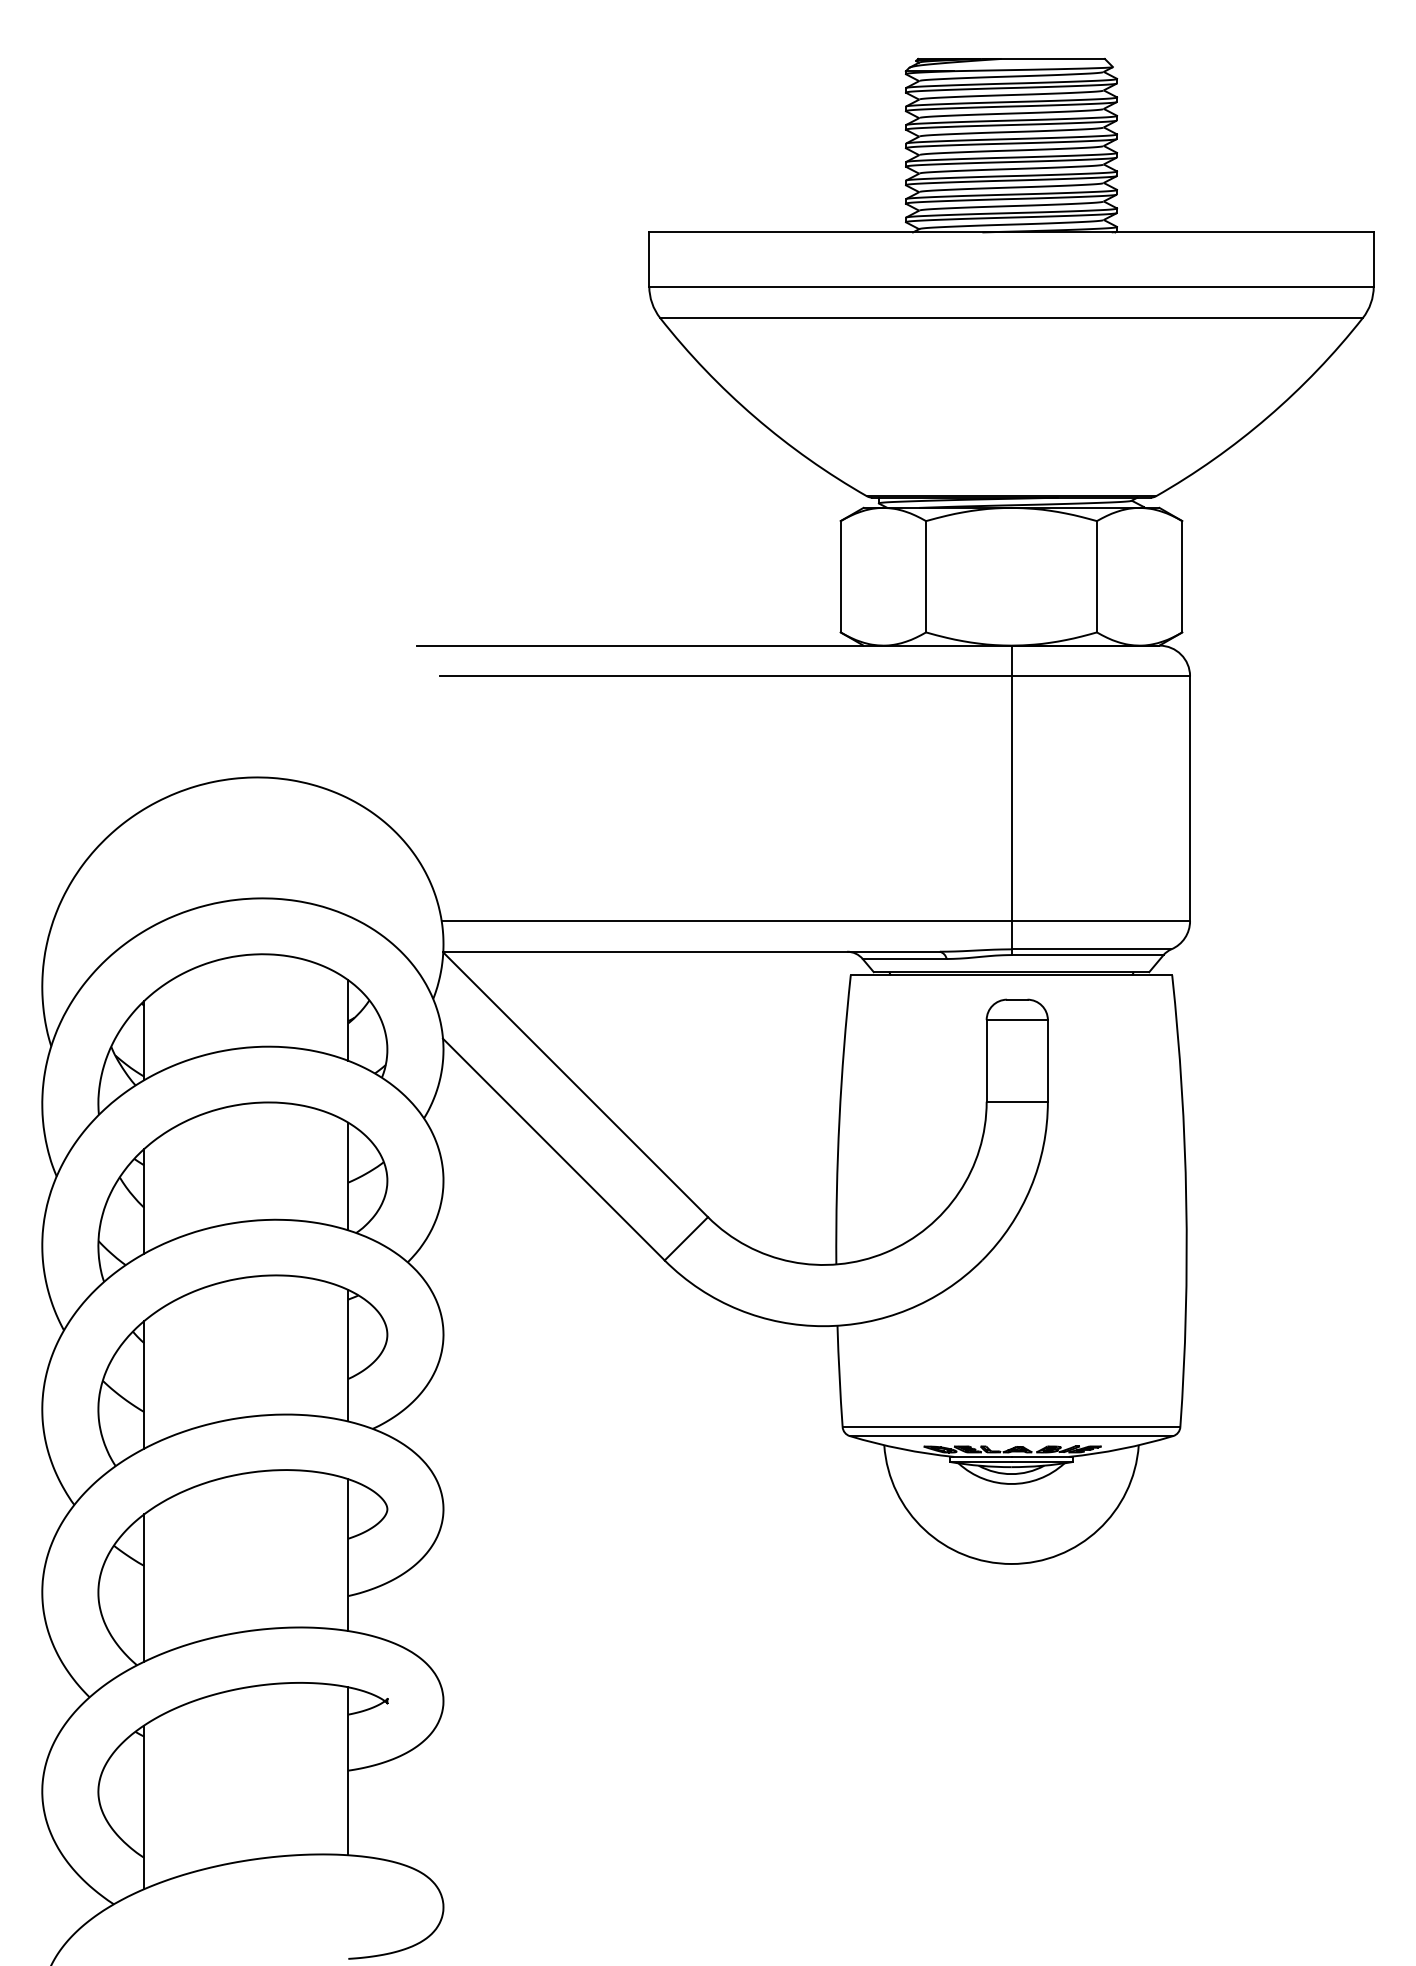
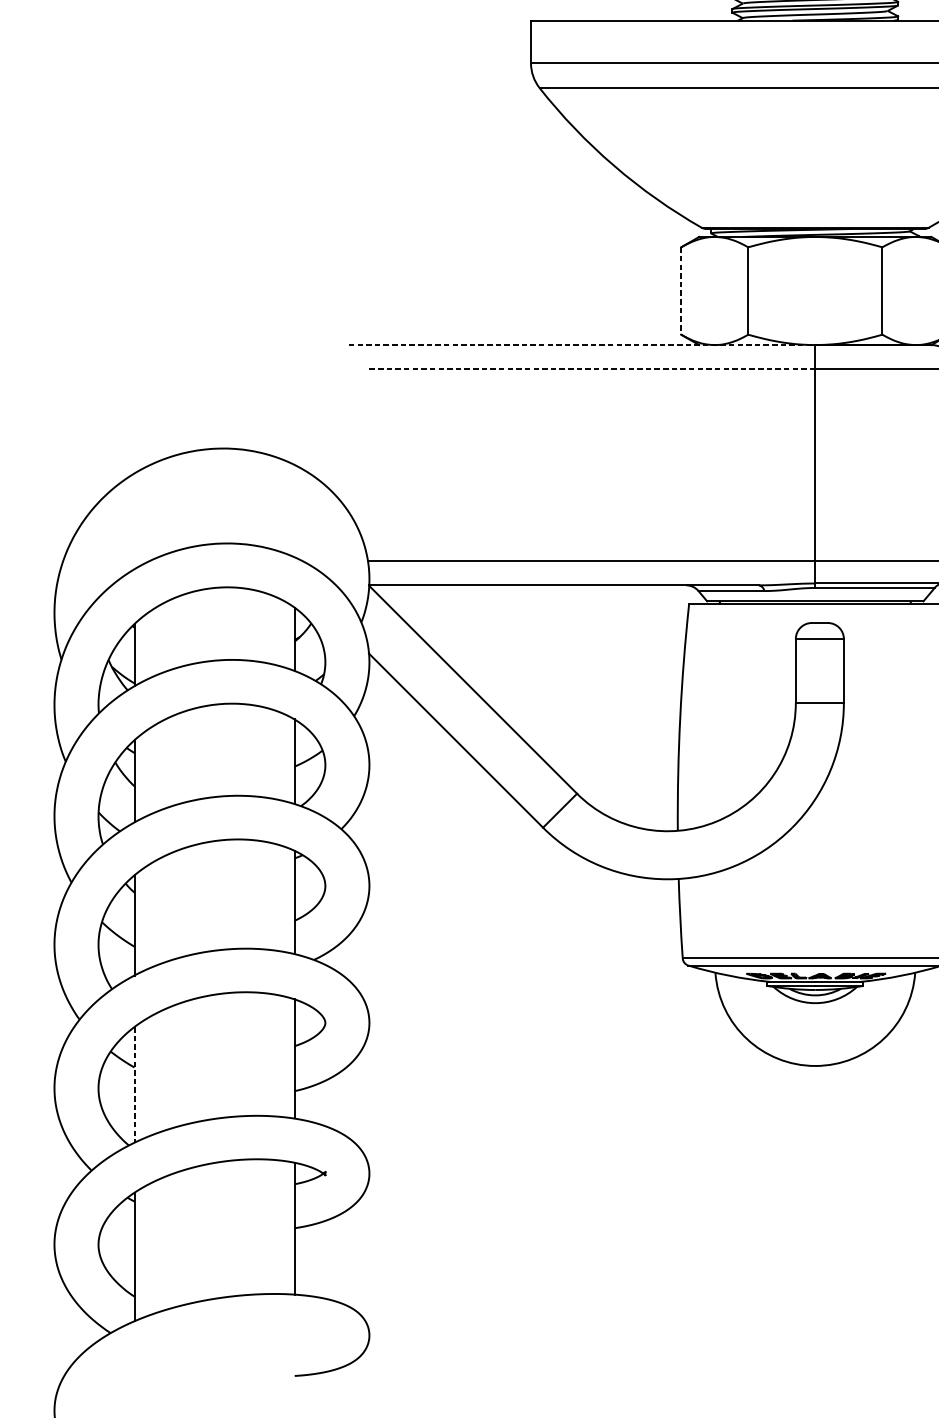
line: (840, 576) -> (681, 290), solid -> dashed
line: (714, 645) -> (582, 344), solid -> dashed
line: (725, 676) -> (590, 369), solid -> dashed
line: (144, 1588) -> (134, 1085), solid -> dashed

